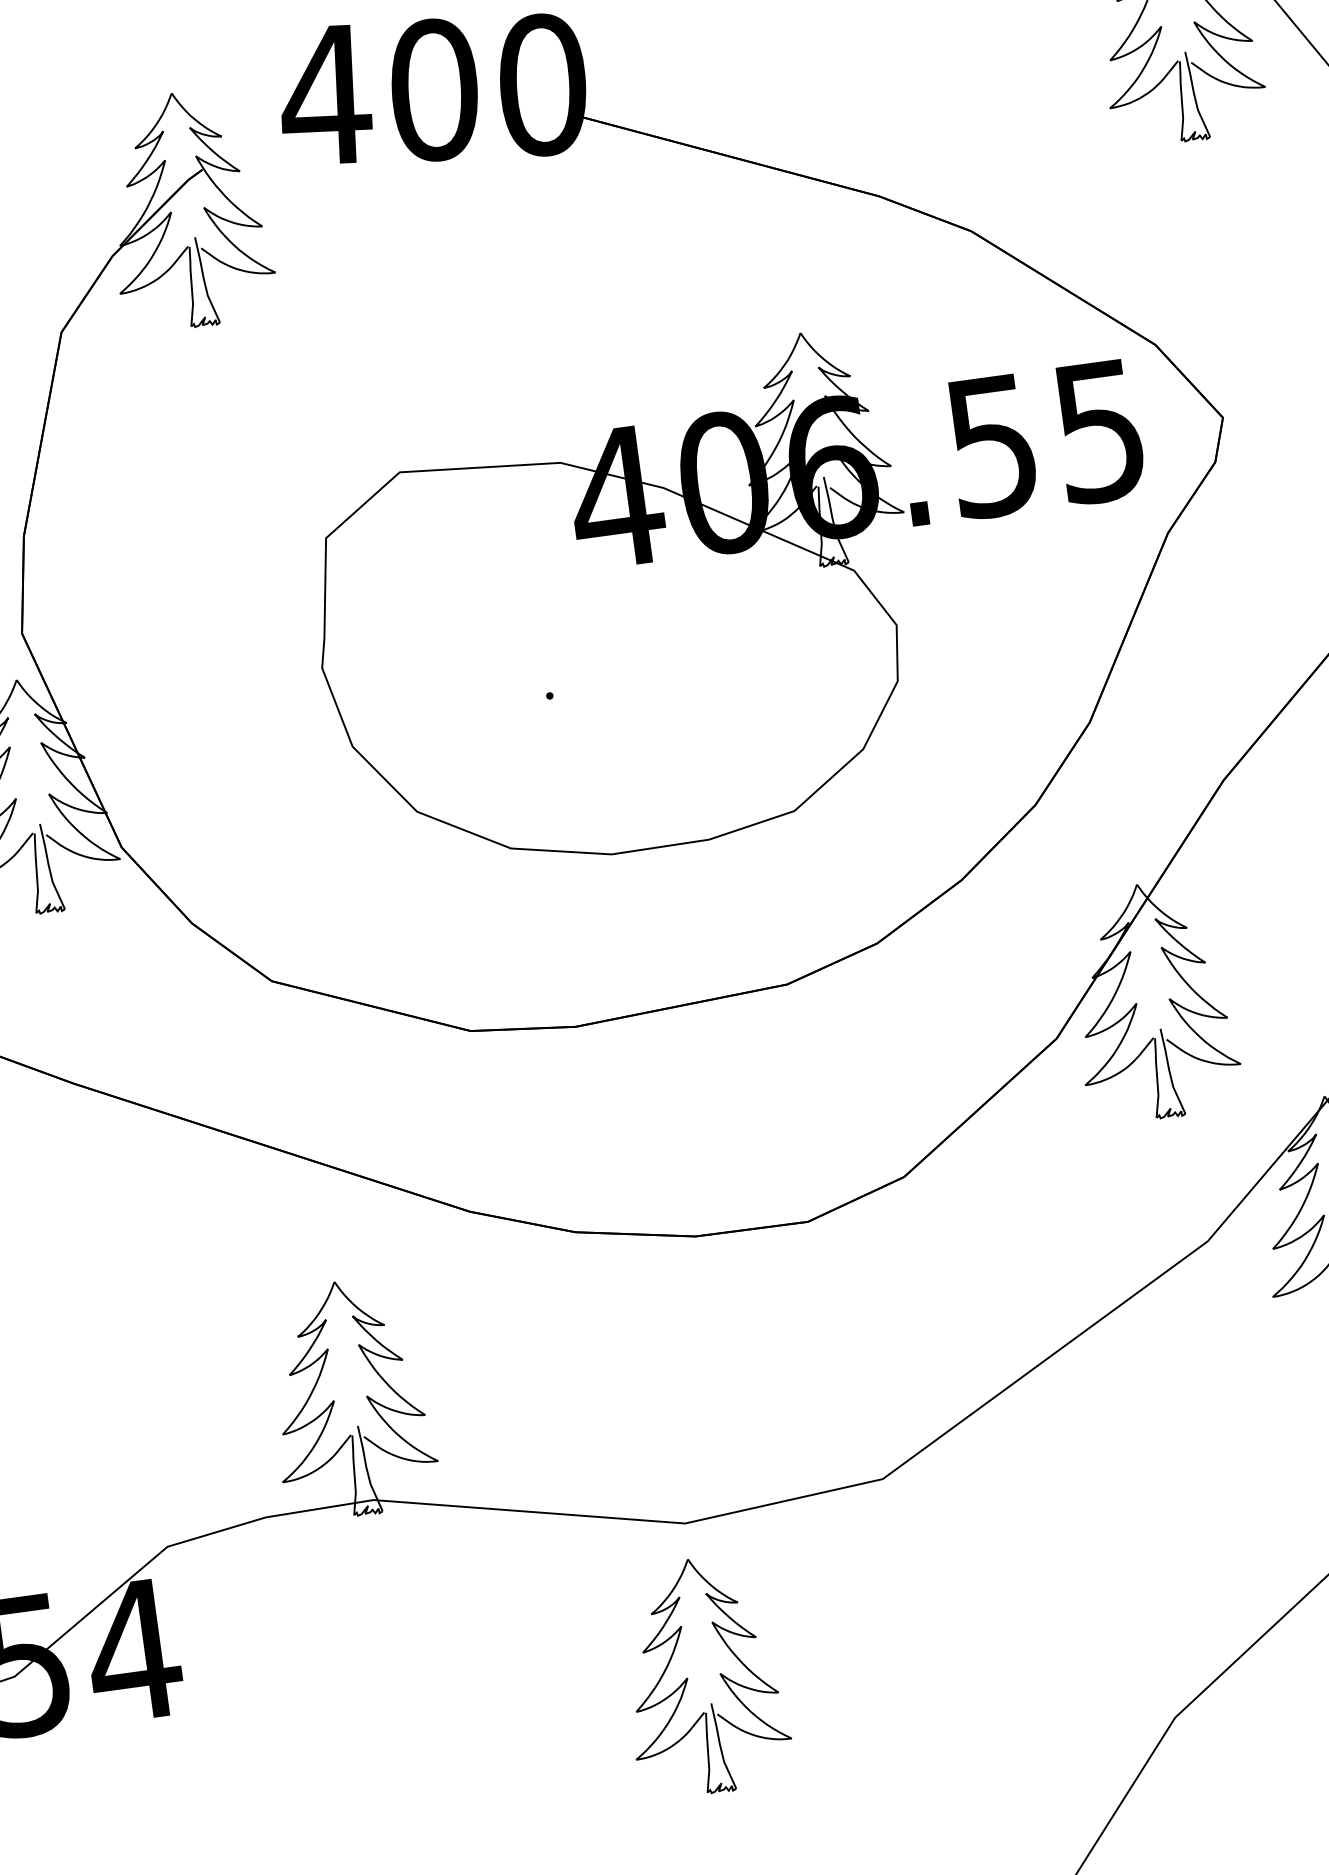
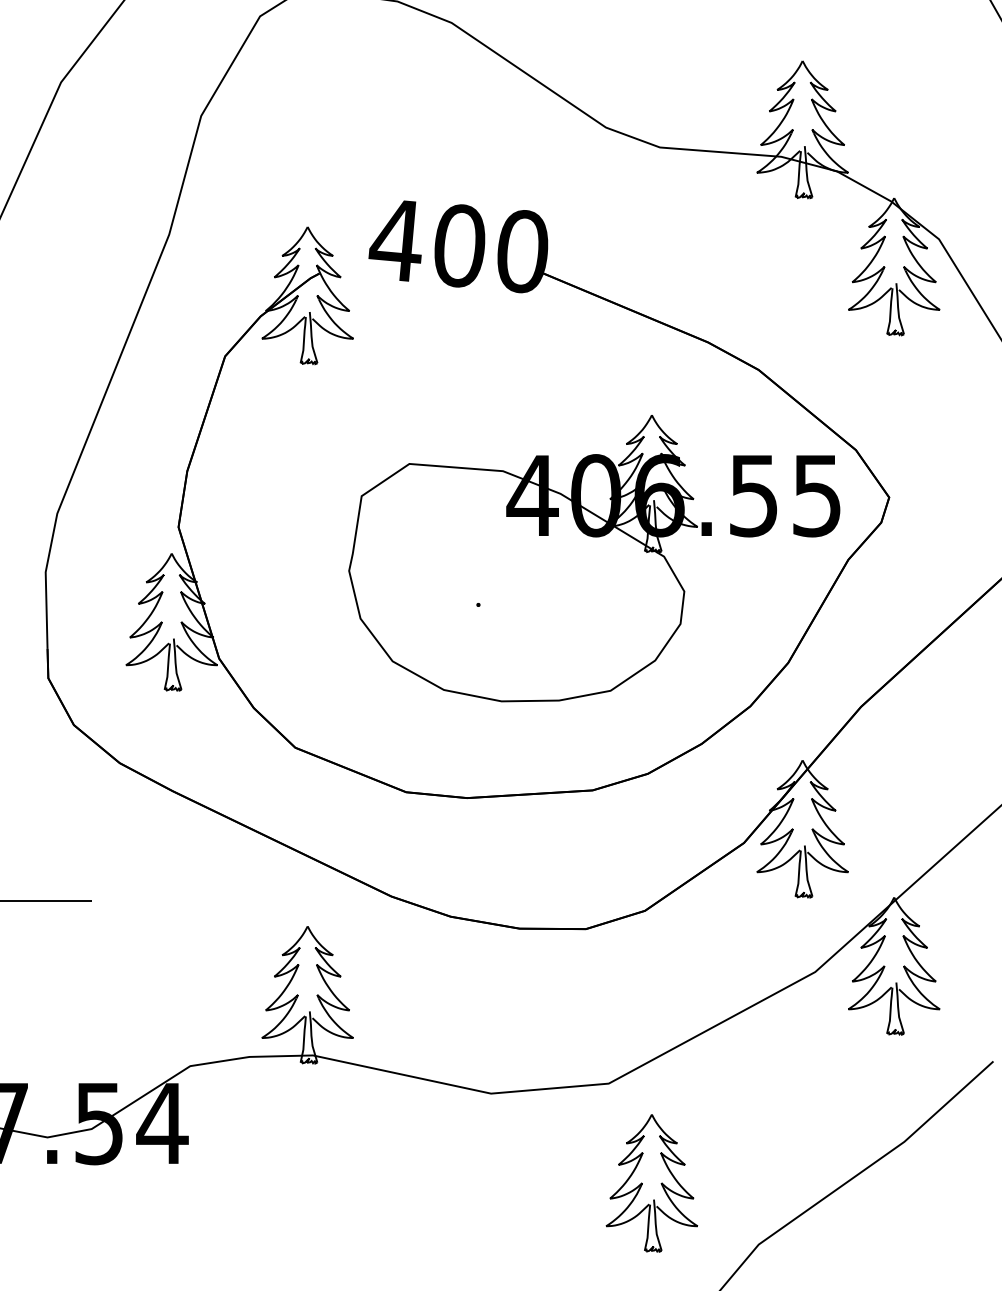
part: (703, 1676) -> (651, 1183), moved

